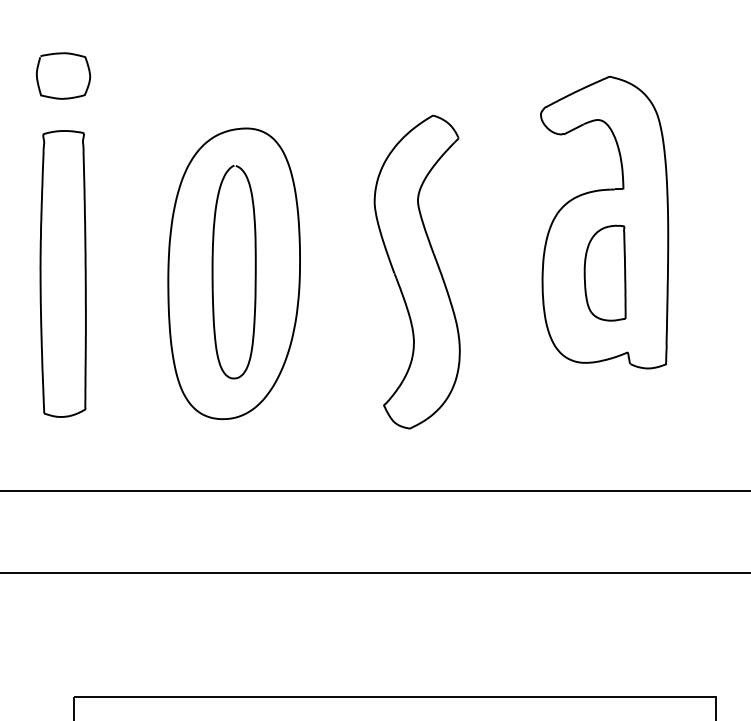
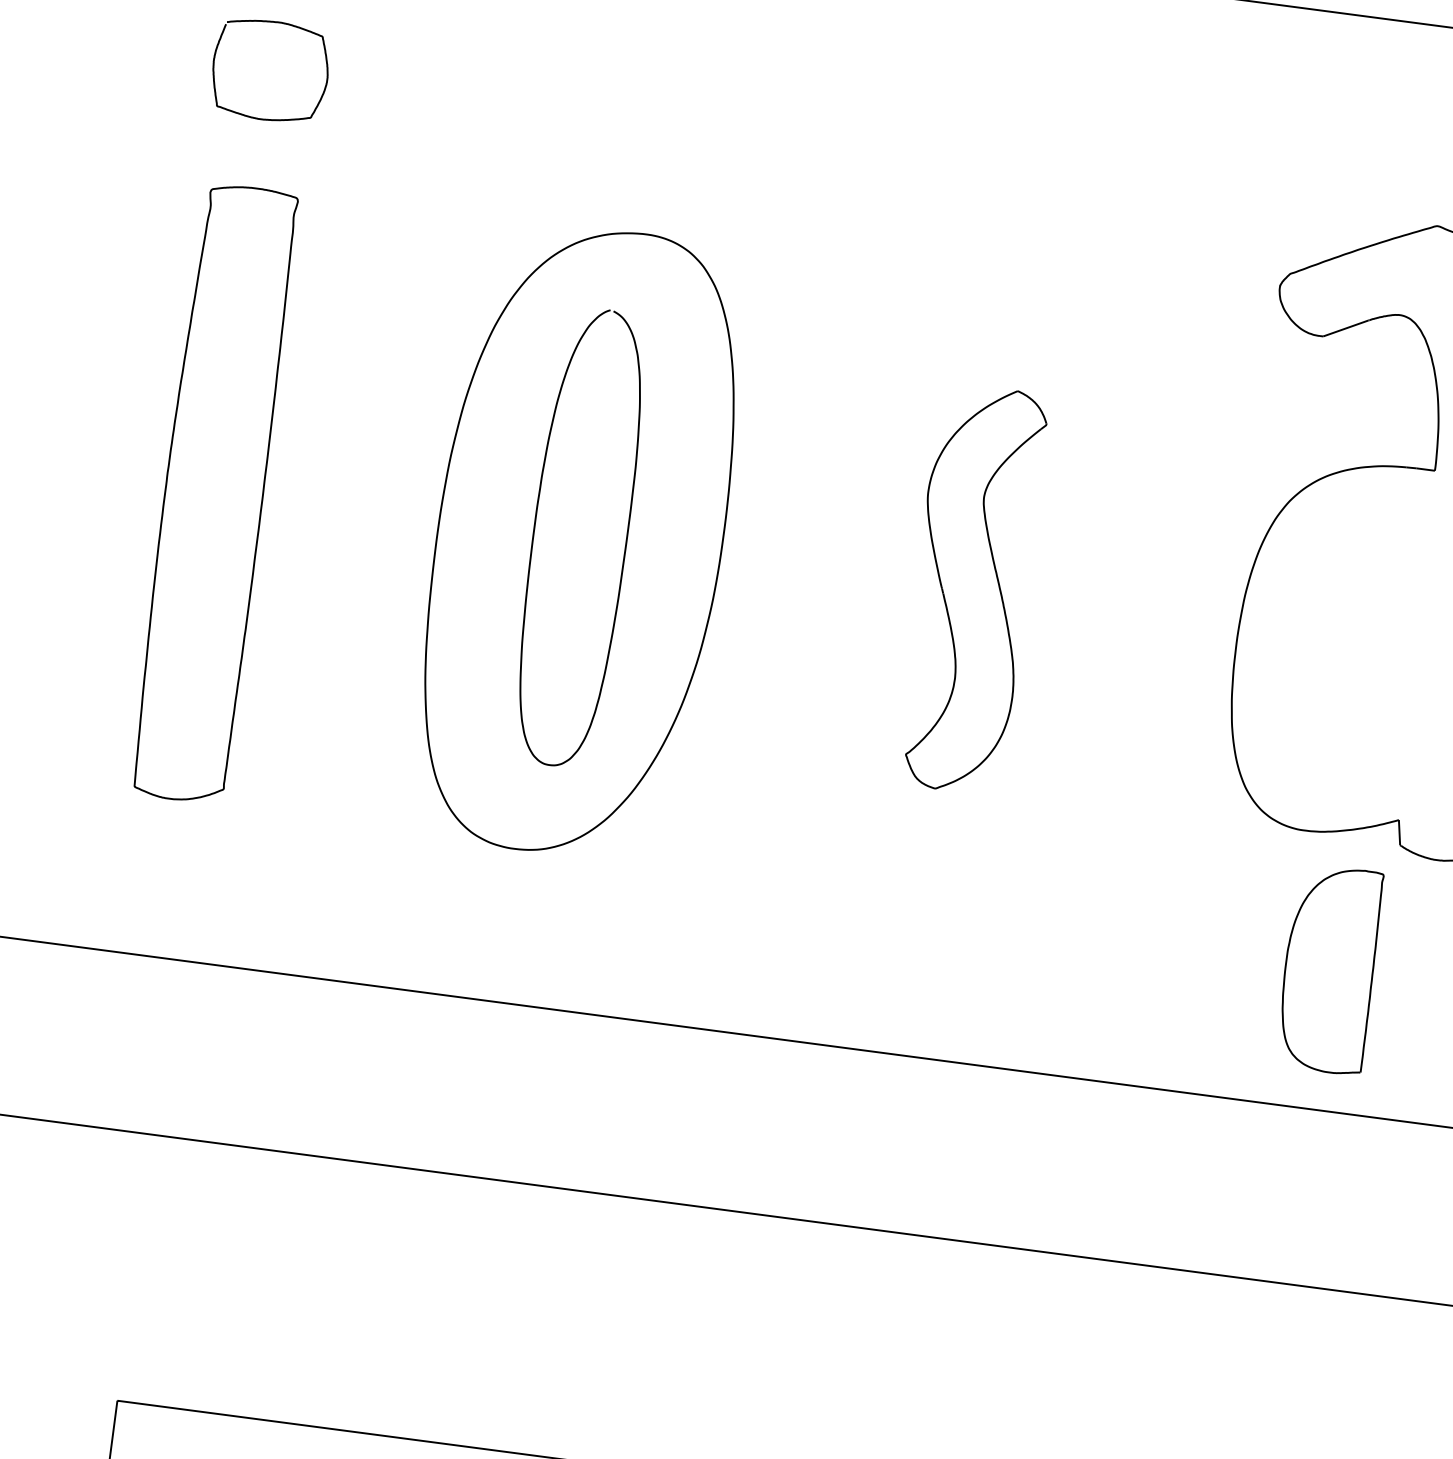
part: (416, 271) -> (969, 587), size x0.6
curve: (585, 272) -> (1287, 962), moved

